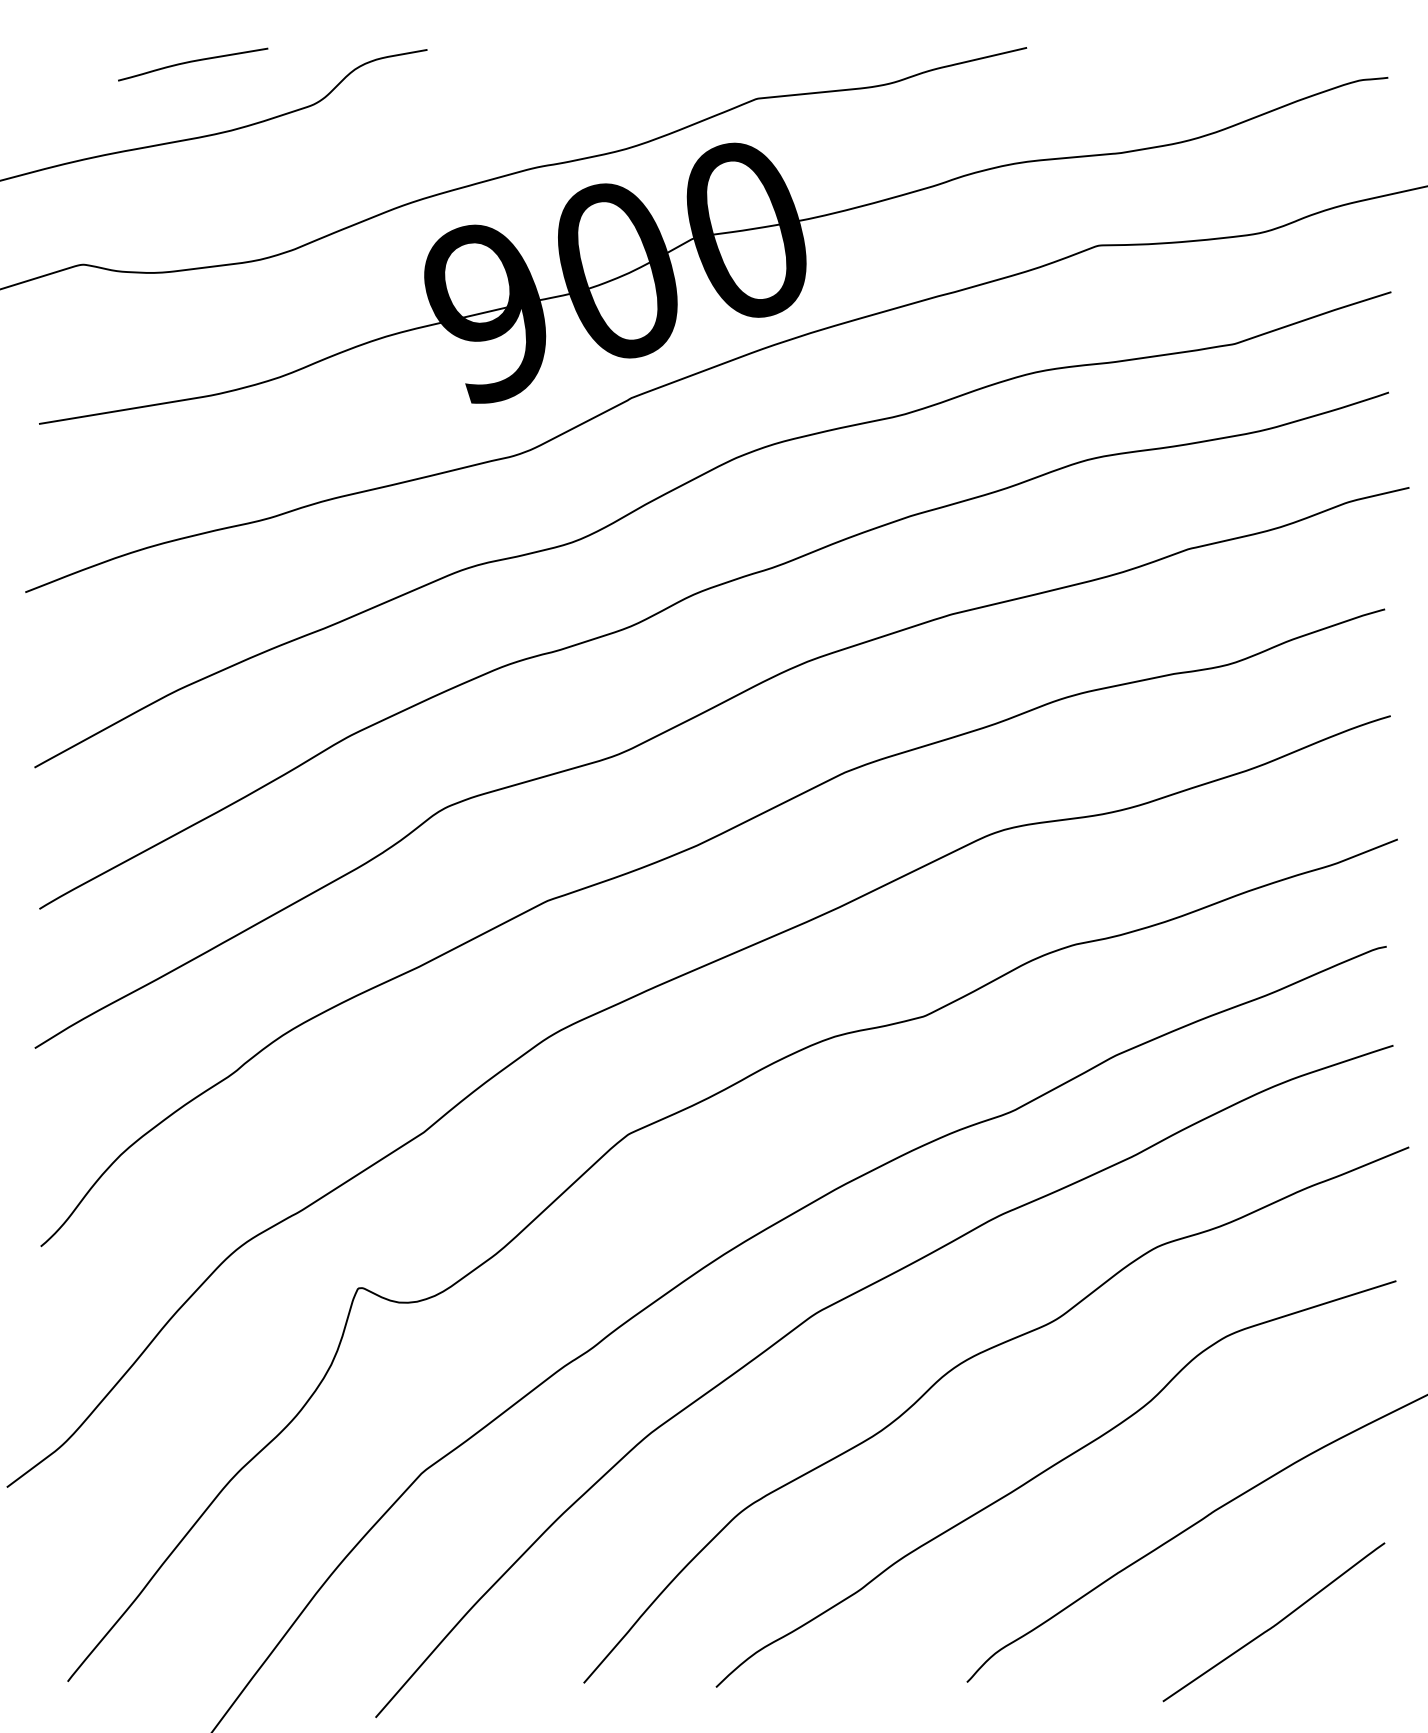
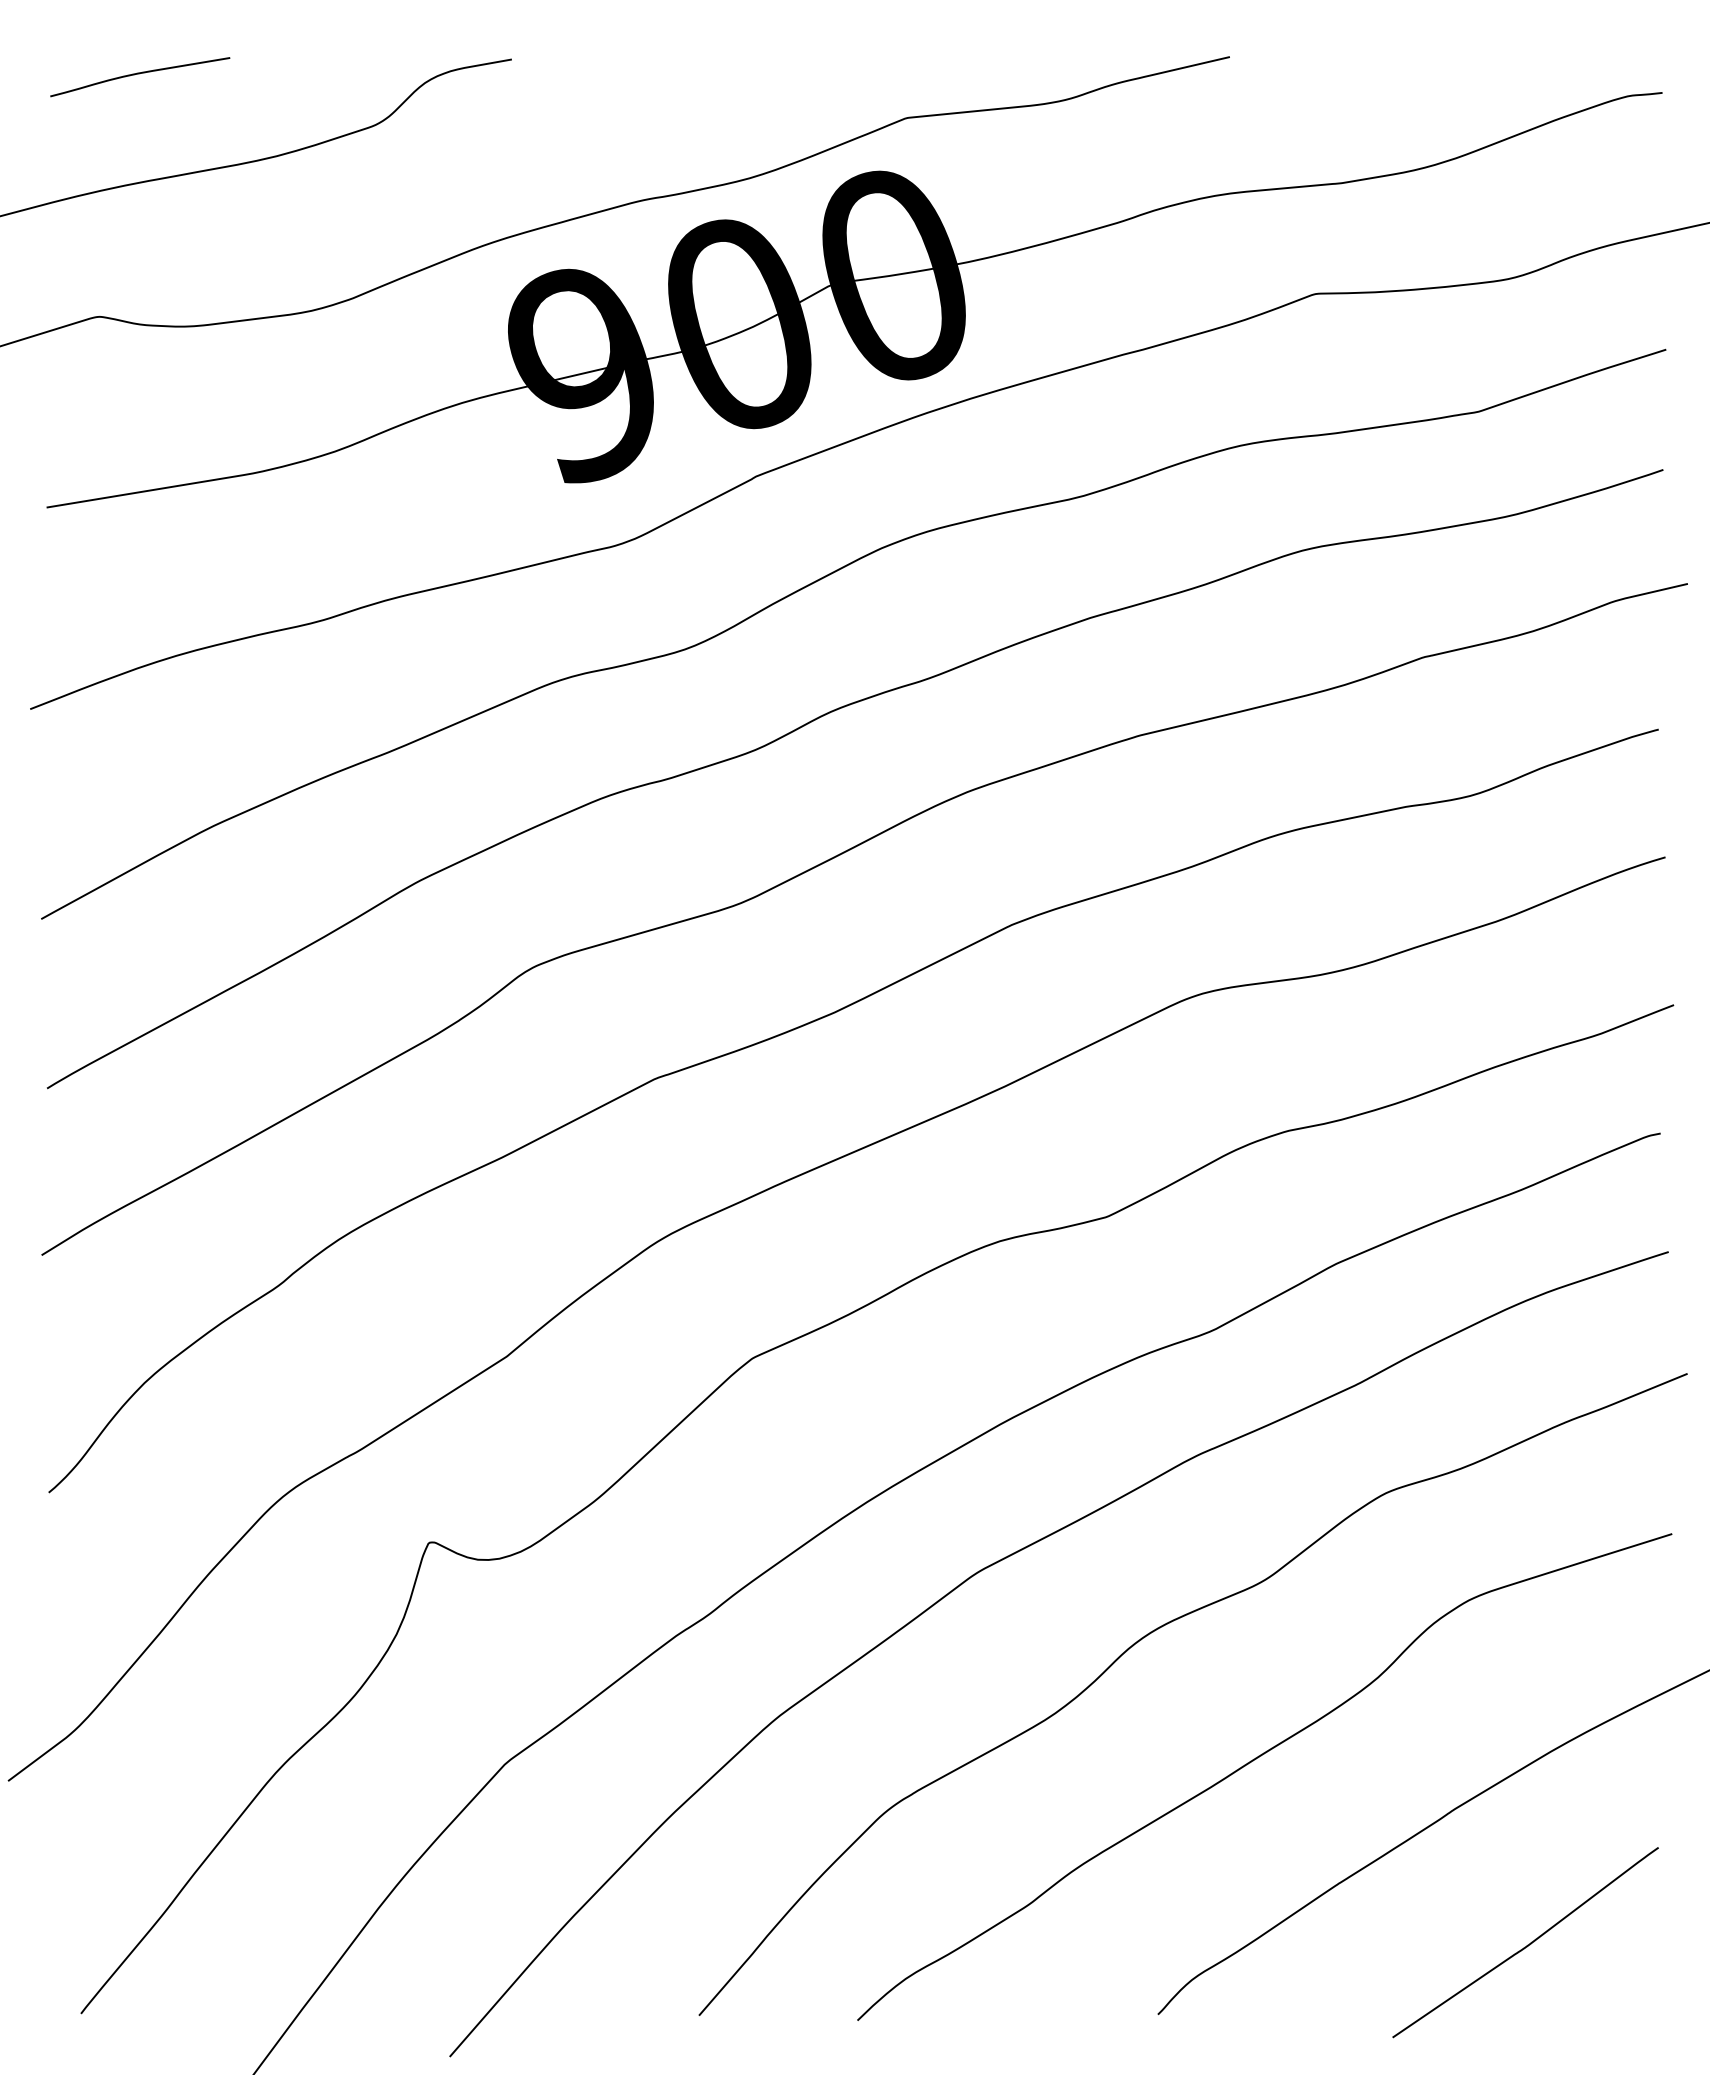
curve: (192, 62) -> (139, 74), moved

